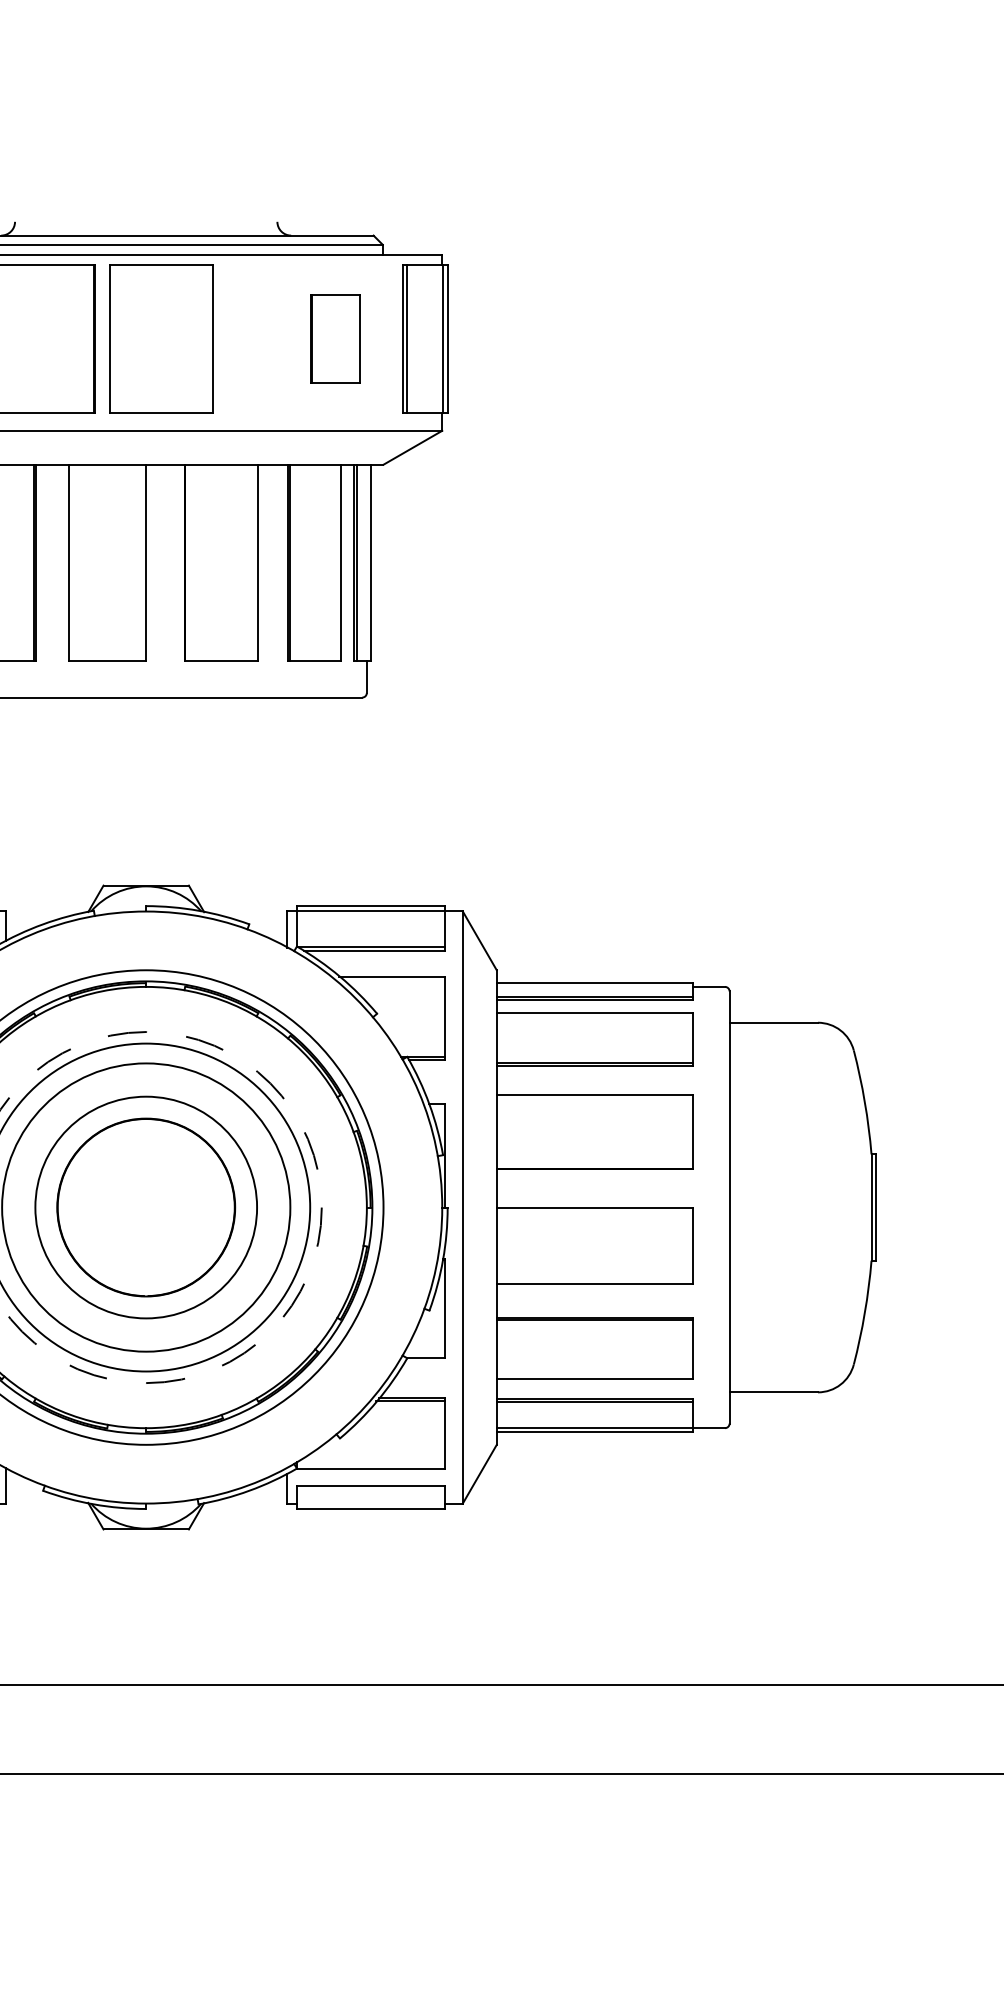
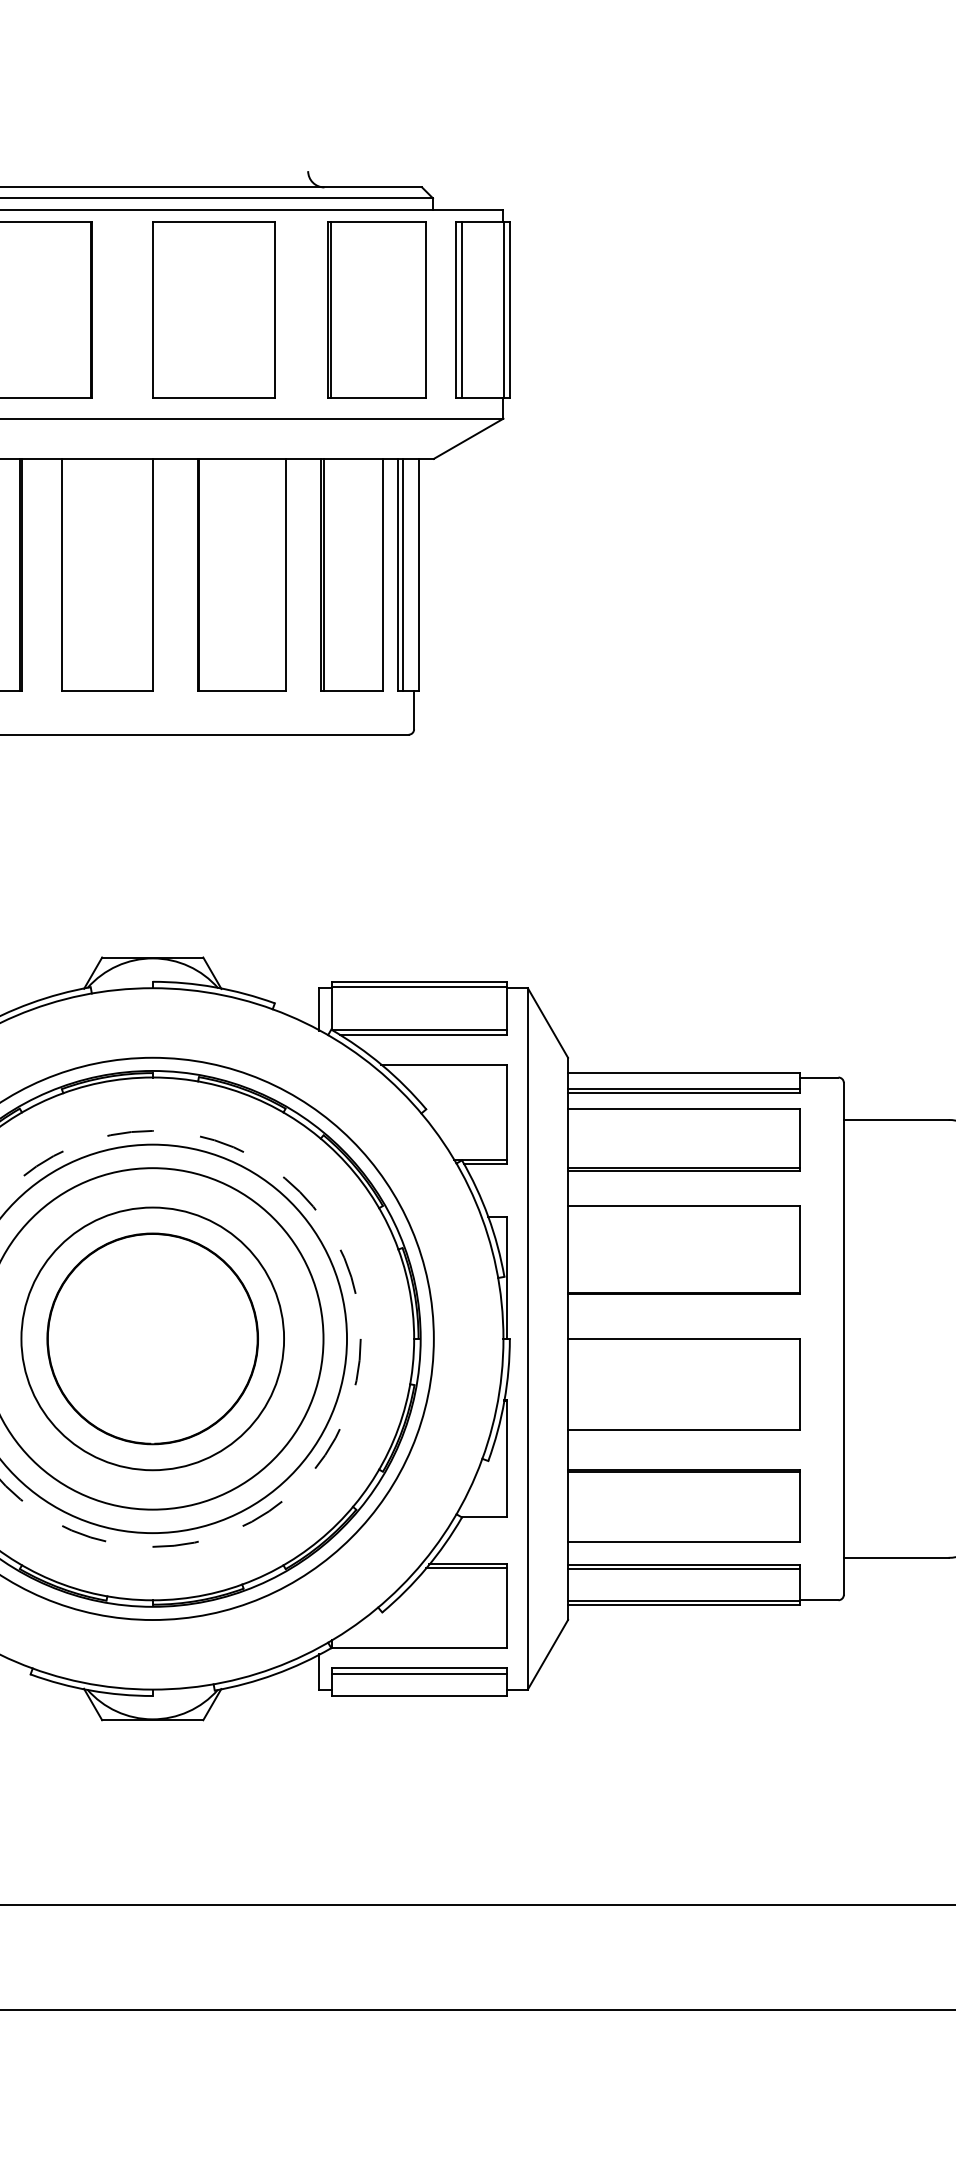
part: (161, 338) -> (213, 309), moved
part: (335, 338) -> (376, 309), size x1.67
line: (371, 1490) -> (419, 1674), added

